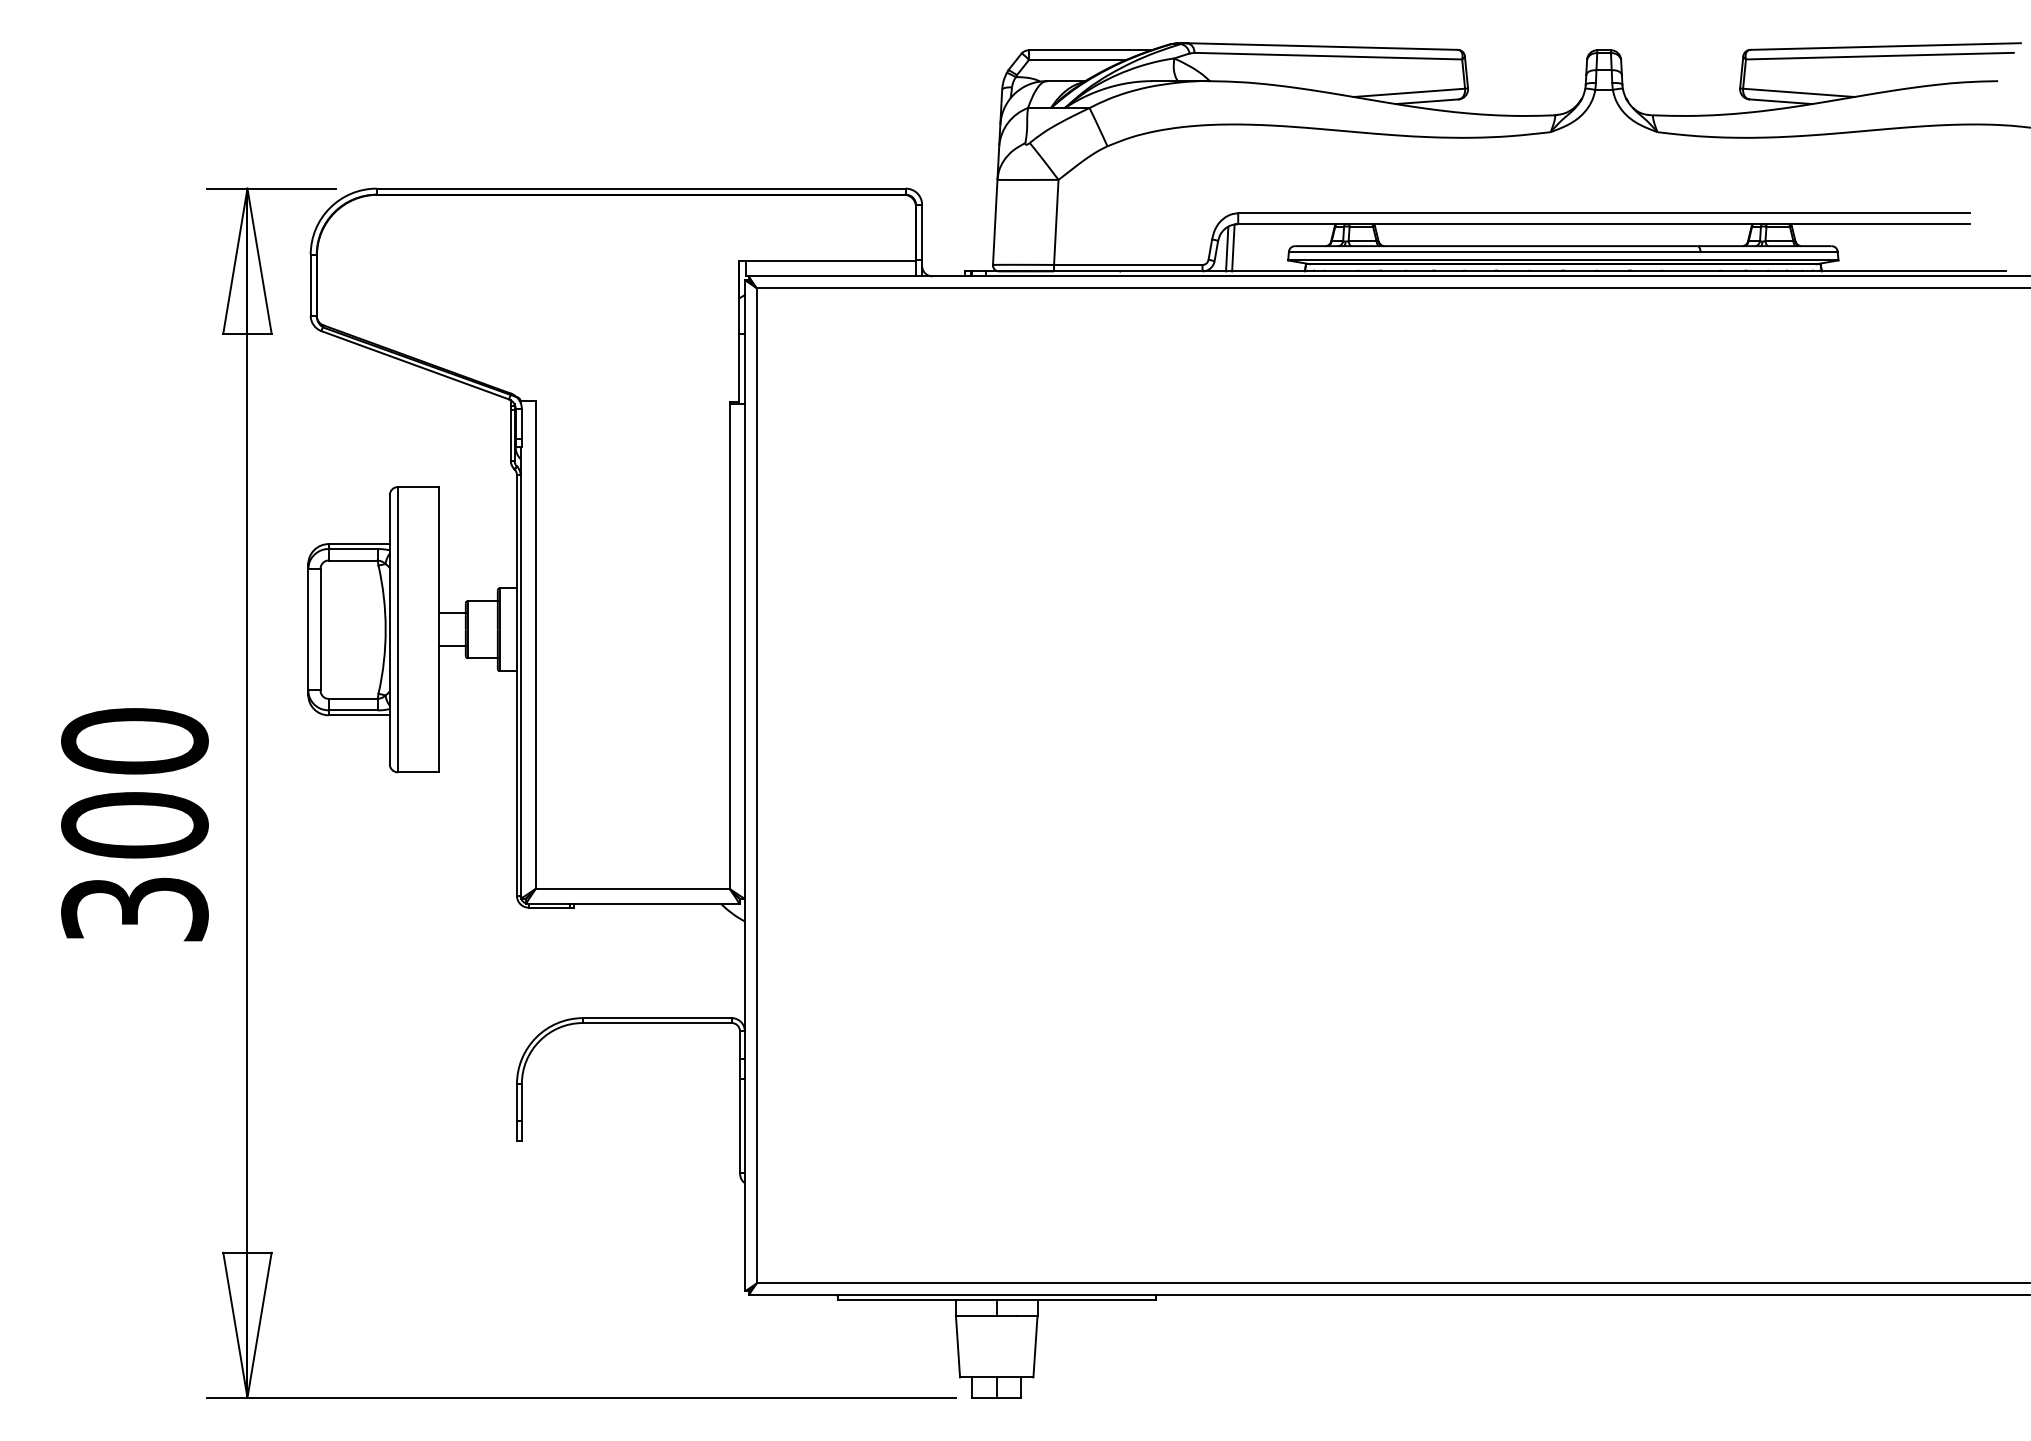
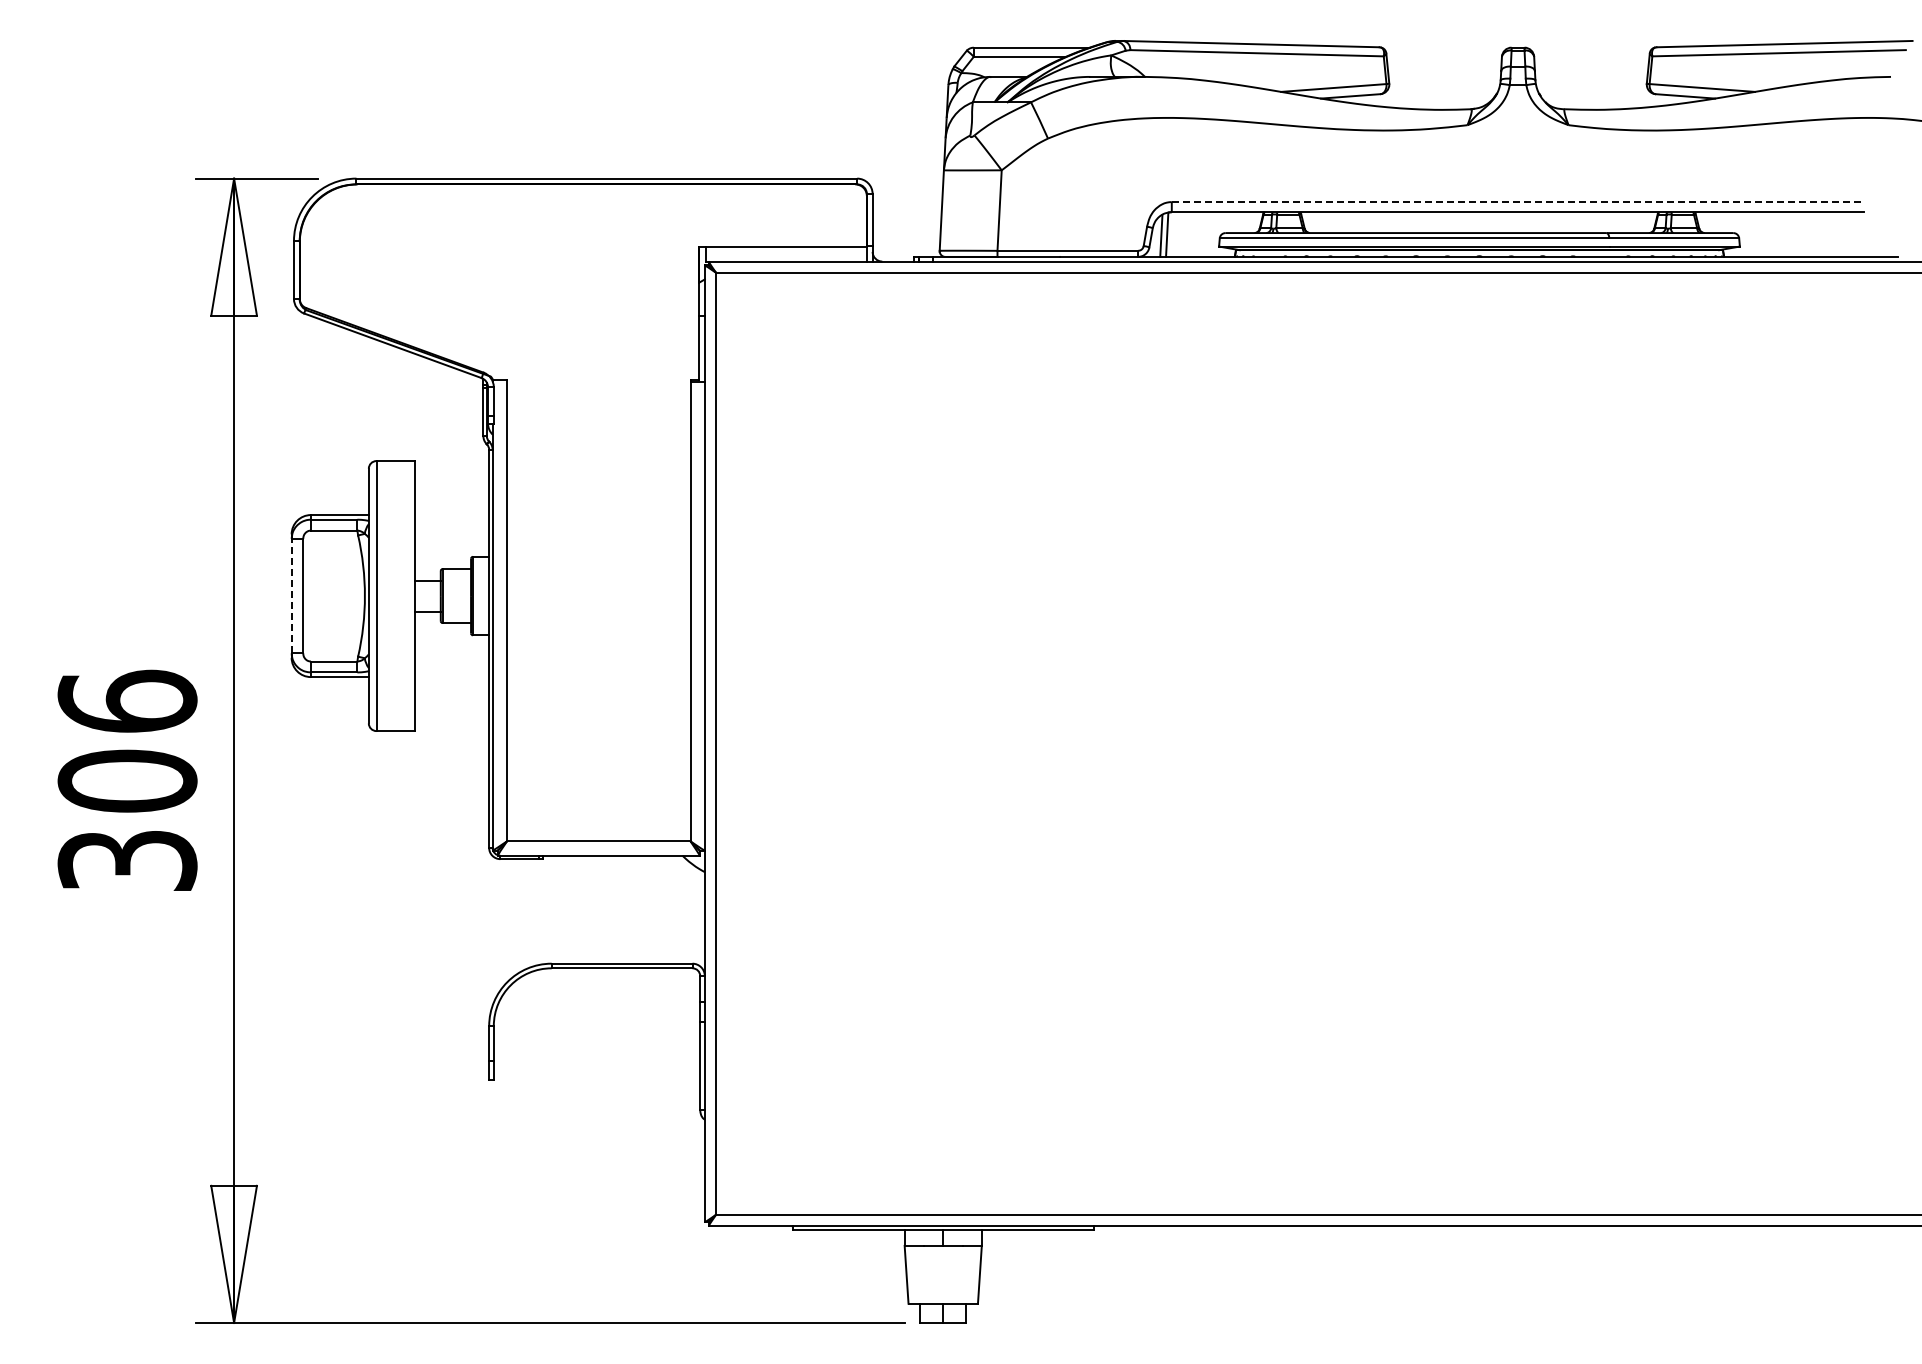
line: (1604, 213) -> (1518, 202), solid -> dashed
line: (308, 629) -> (291, 595), solid -> dashed
text: (134, 741) -> (127, 701), 300 -> 306

